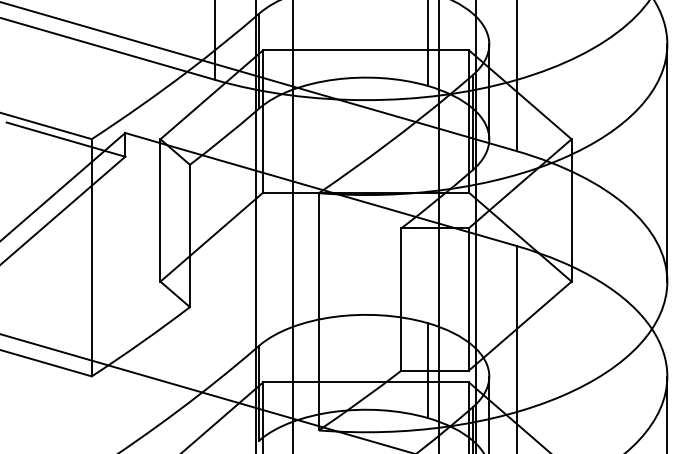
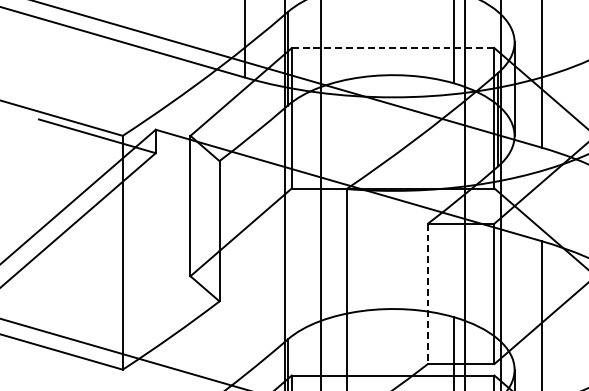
line: (366, 50) -> (393, 48), solid -> dashed
line: (401, 299) -> (428, 293), solid -> dashed

